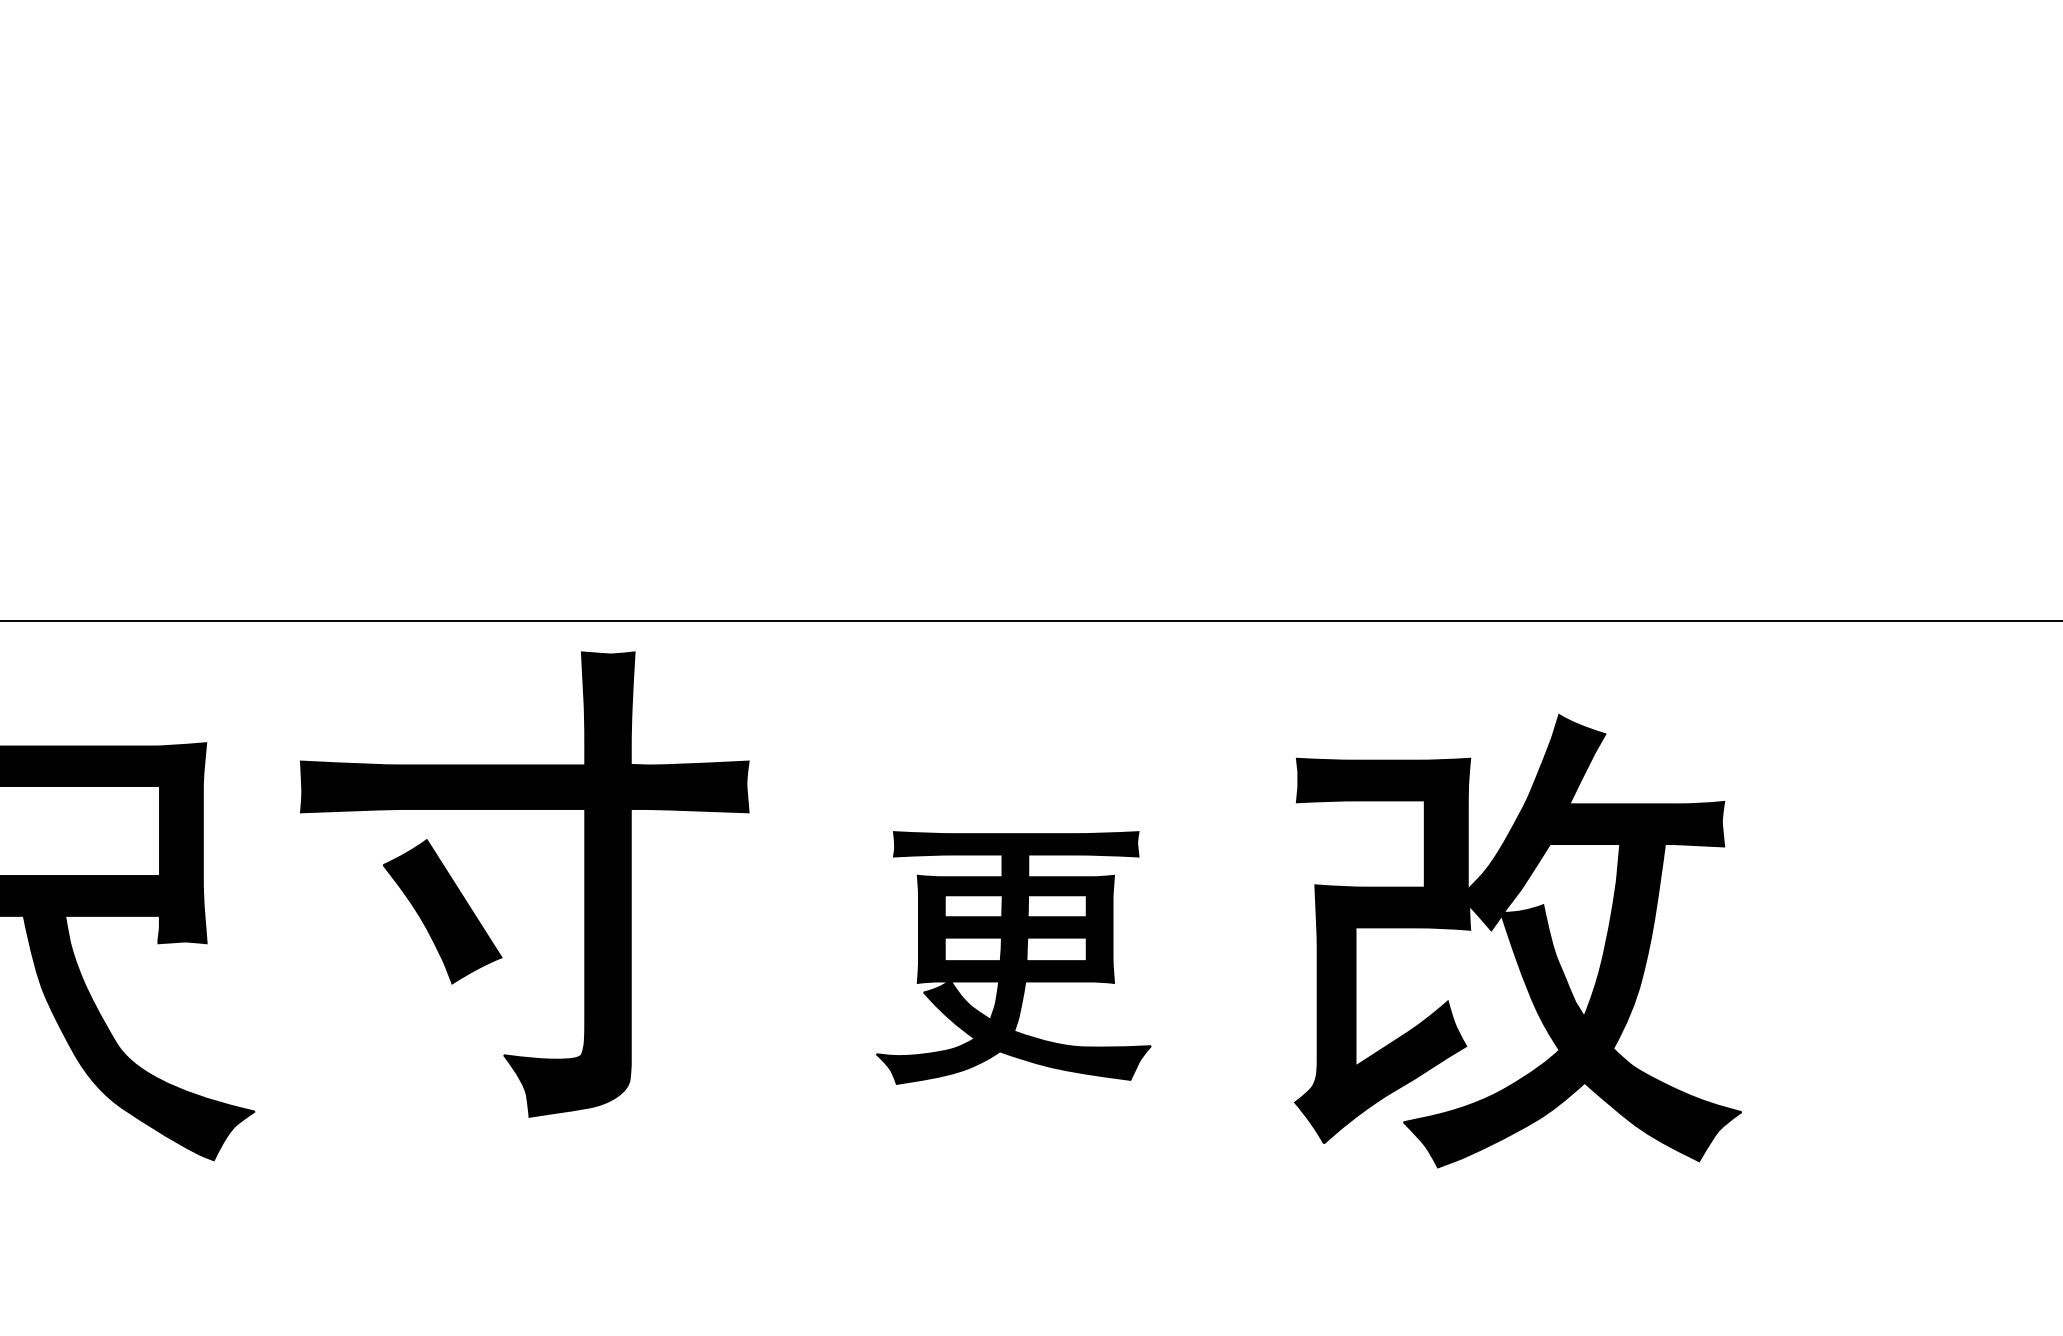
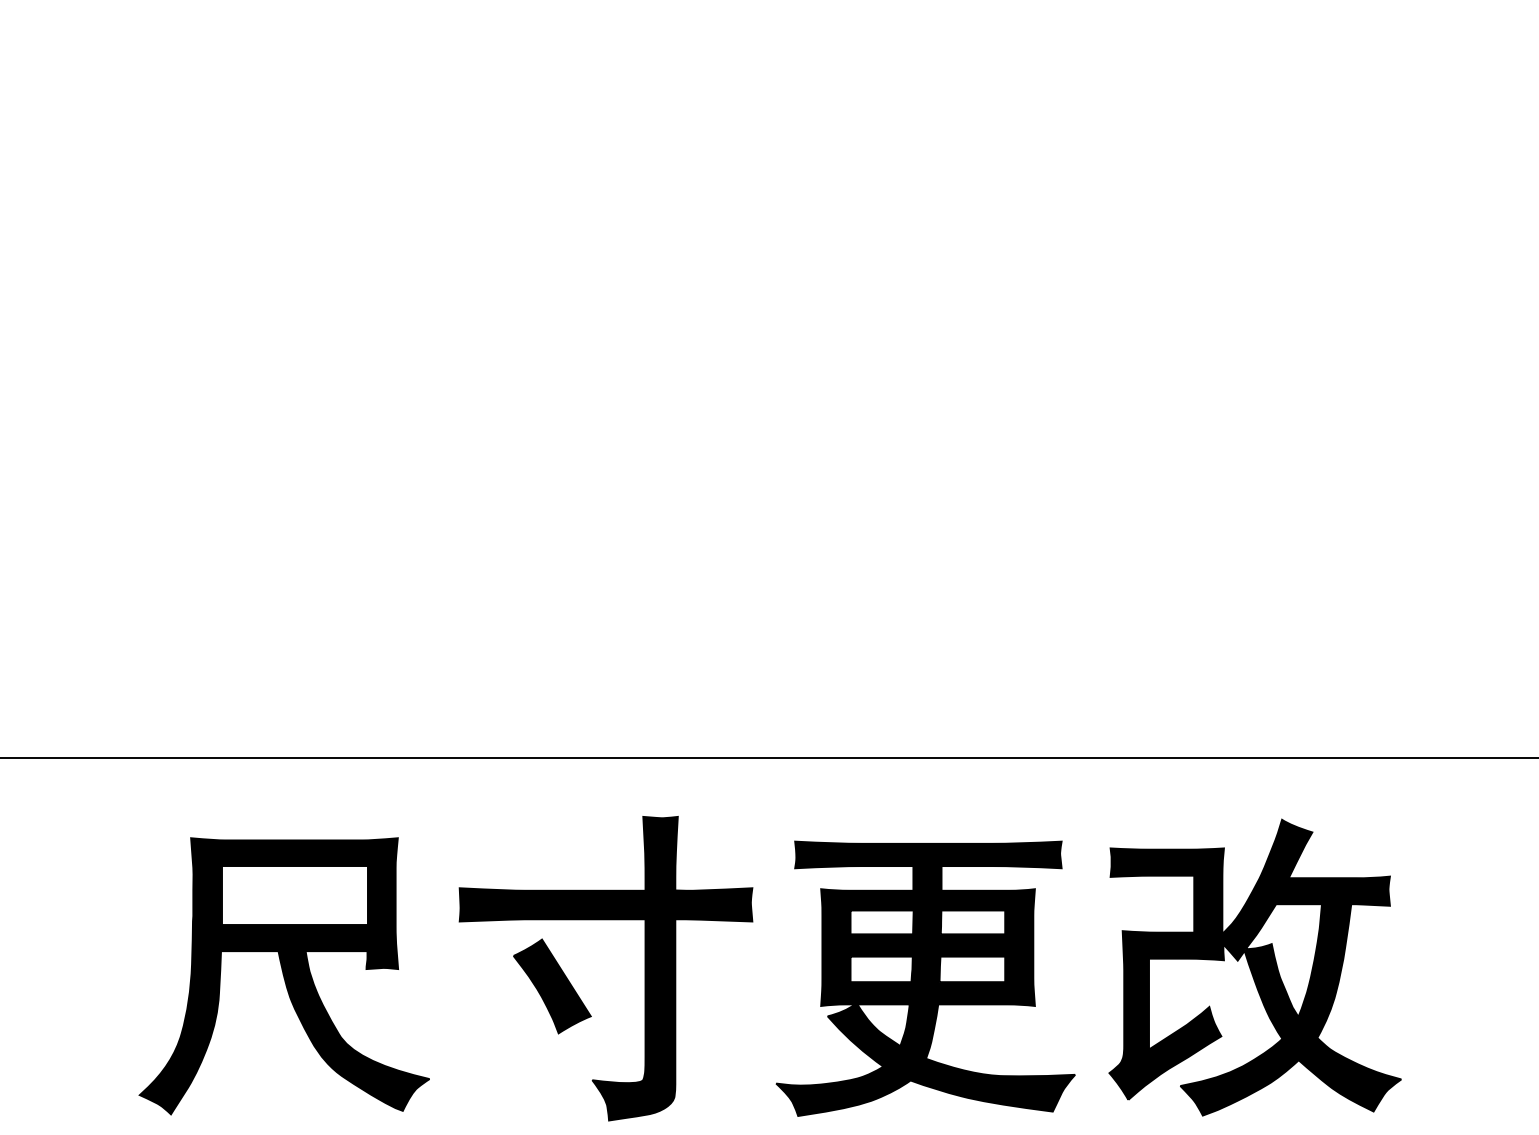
part: (476, 914) -> (574, 988), moved
part: (1013, 957) -> (925, 978), size x1.67

